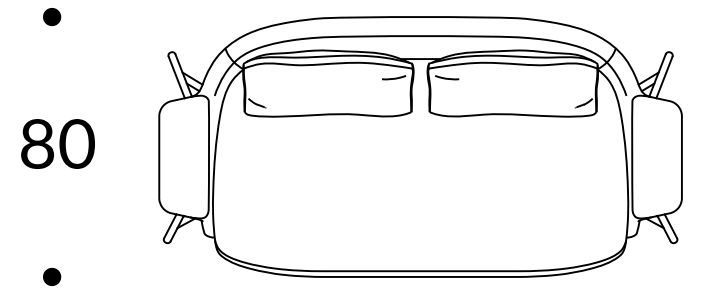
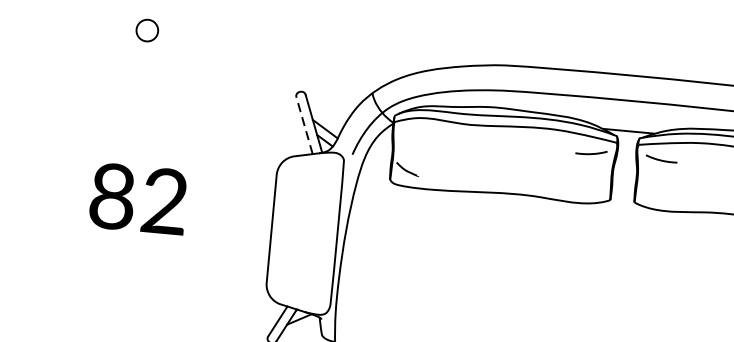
fill: (51, 16) -> (146, 29), removed
line: (176, 77) -> (304, 125), solid -> dashed
text: (76, 143) -> (164, 200), 80 -> 82

